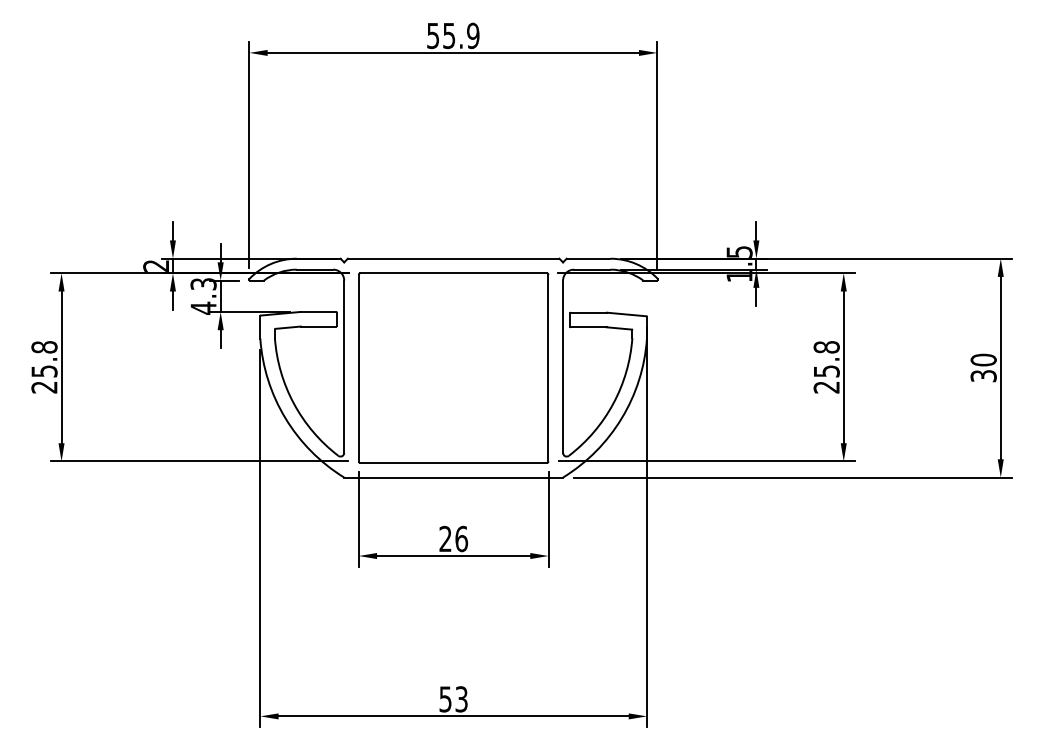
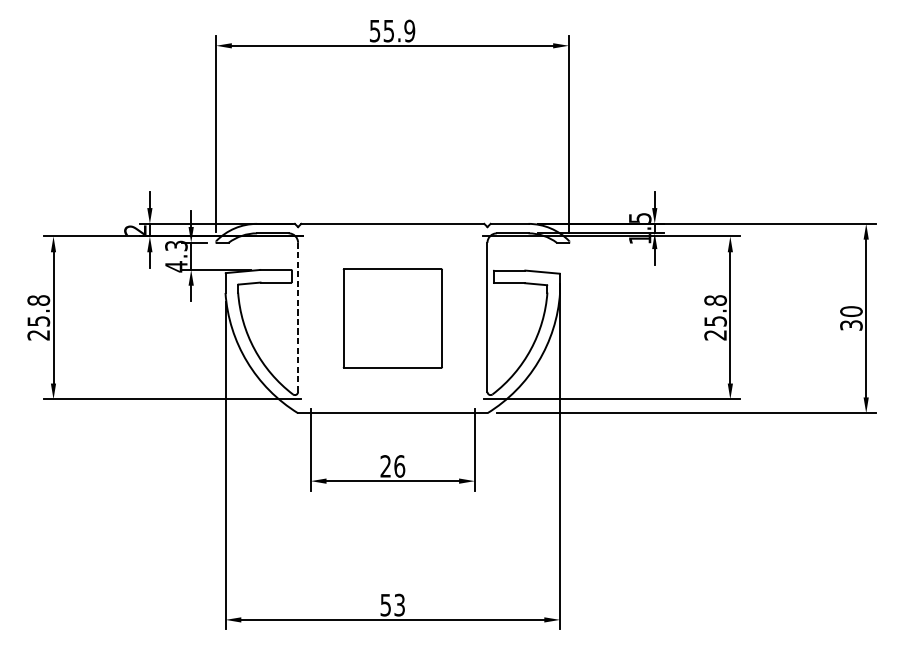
line: (344, 367) -> (298, 318), solid -> dashed
part: (453, 367) -> (392, 318), size x0.6

